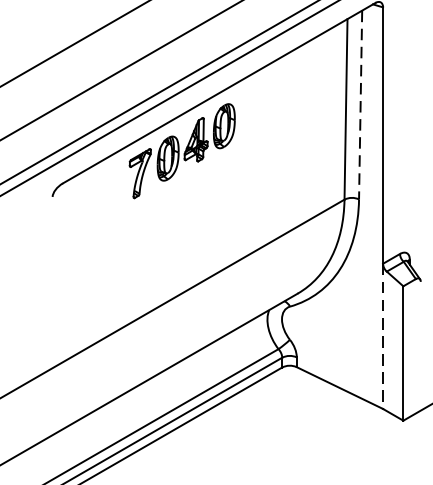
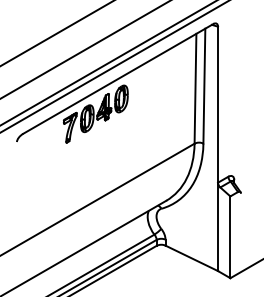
line: (360, 105) -> (204, 86), dashed -> solid
line: (383, 337) -> (218, 227), dashed -> solid

